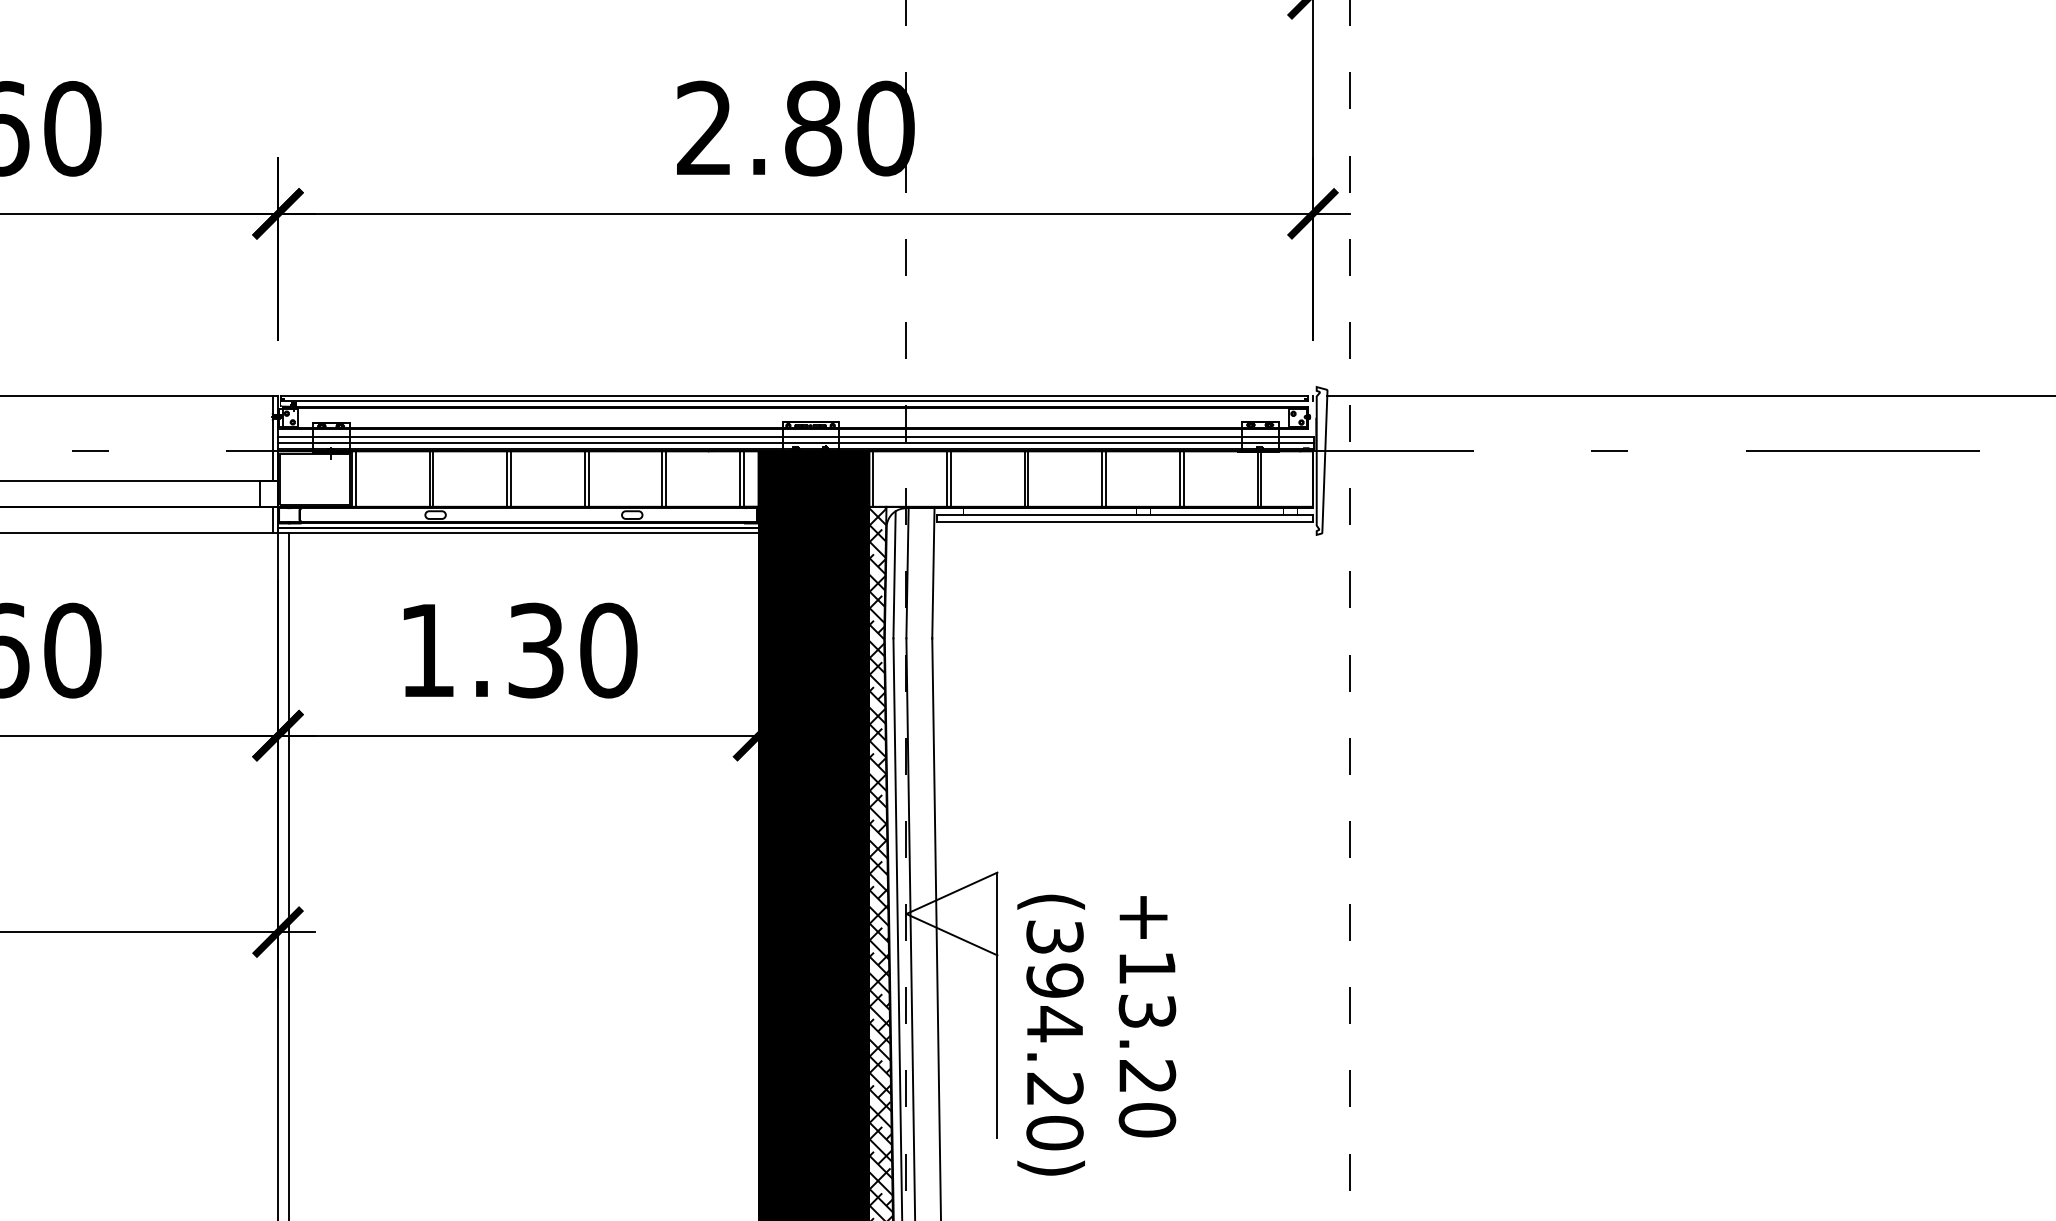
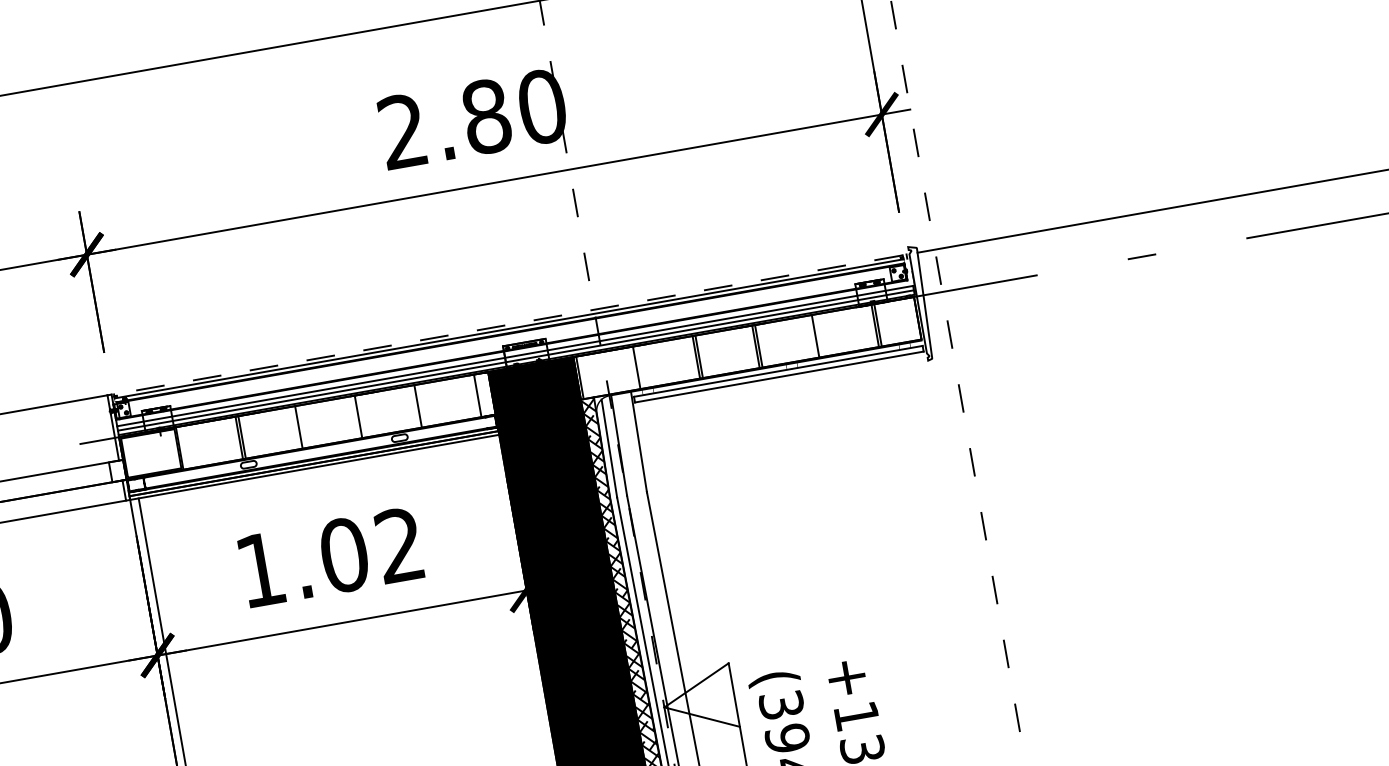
line: (794, 396) -> (508, 325), solid -> dashed
line: (355, 478) -> (182, 447), removed
line: (510, 478) -> (301, 426), removed
line: (588, 478) -> (361, 415), removed
line: (666, 478) -> (421, 405), removed
line: (743, 478) -> (480, 394), removed
line: (950, 478) -> (639, 366), removed
line: (1183, 478) -> (818, 335), removed
text: (572, 650) -> (372, 550), 1.30 -> 1.02

